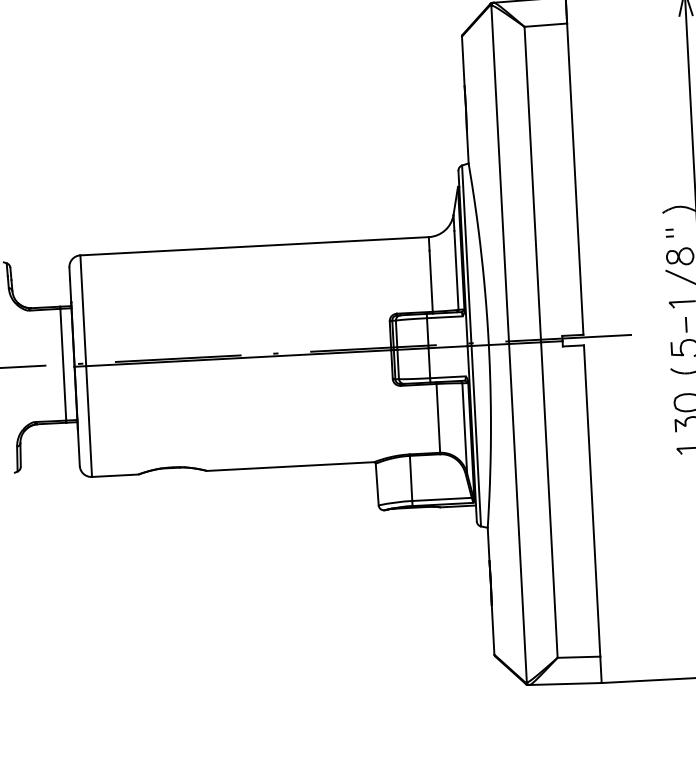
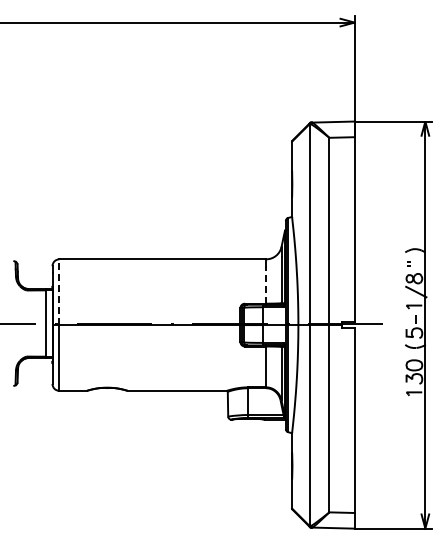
line: (431, 281) -> (266, 285), solid -> dashed
line: (83, 311) -> (59, 292), solid -> dashed

